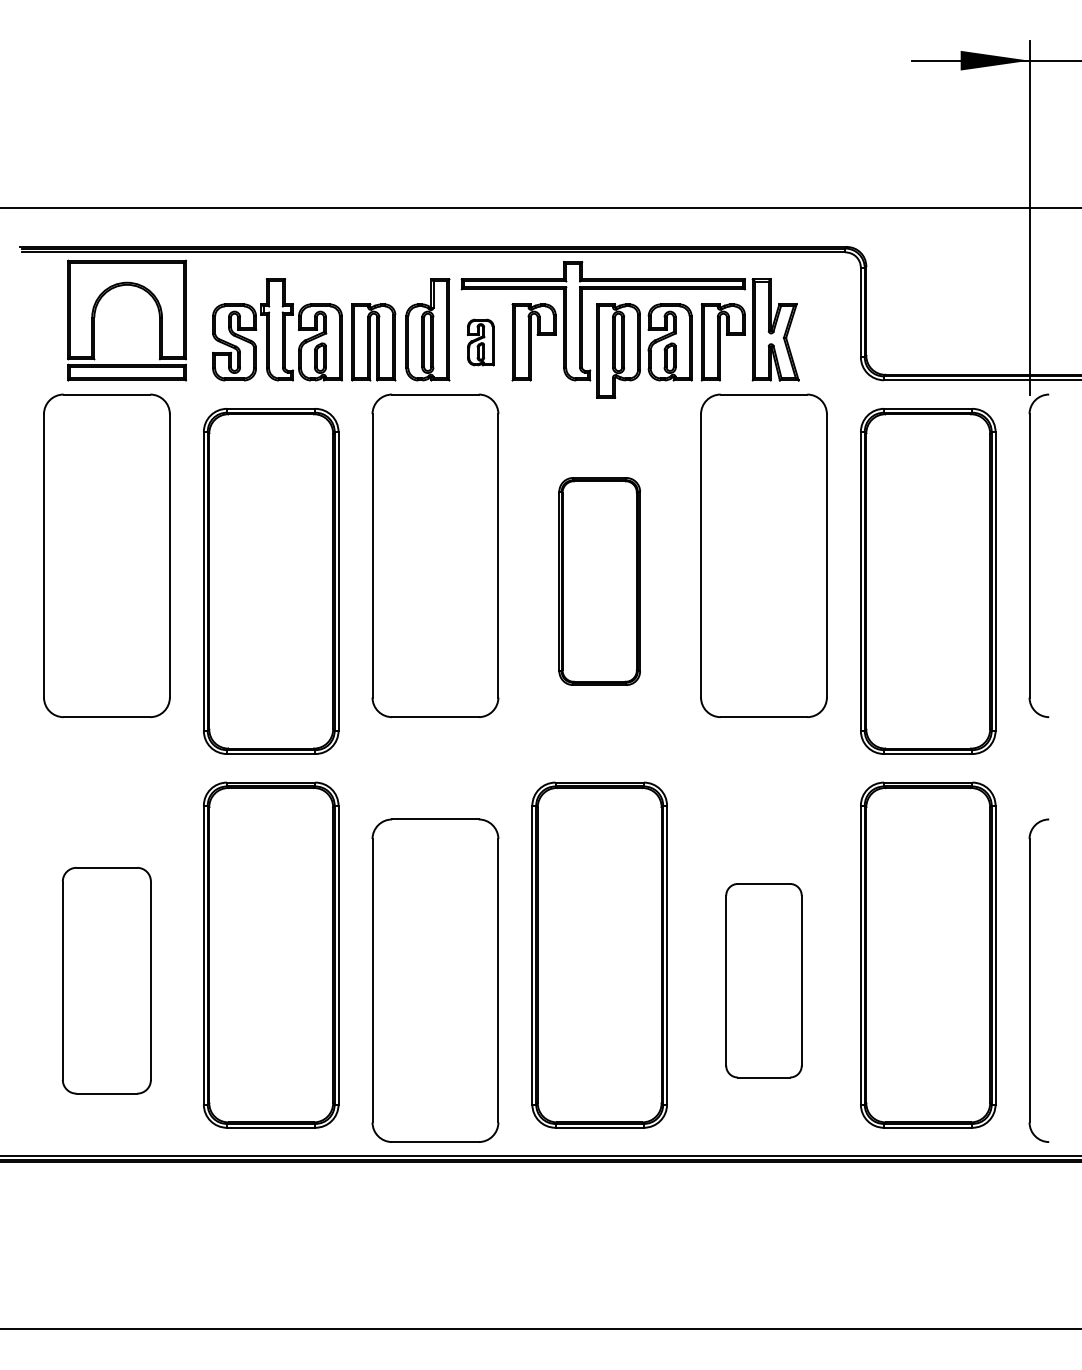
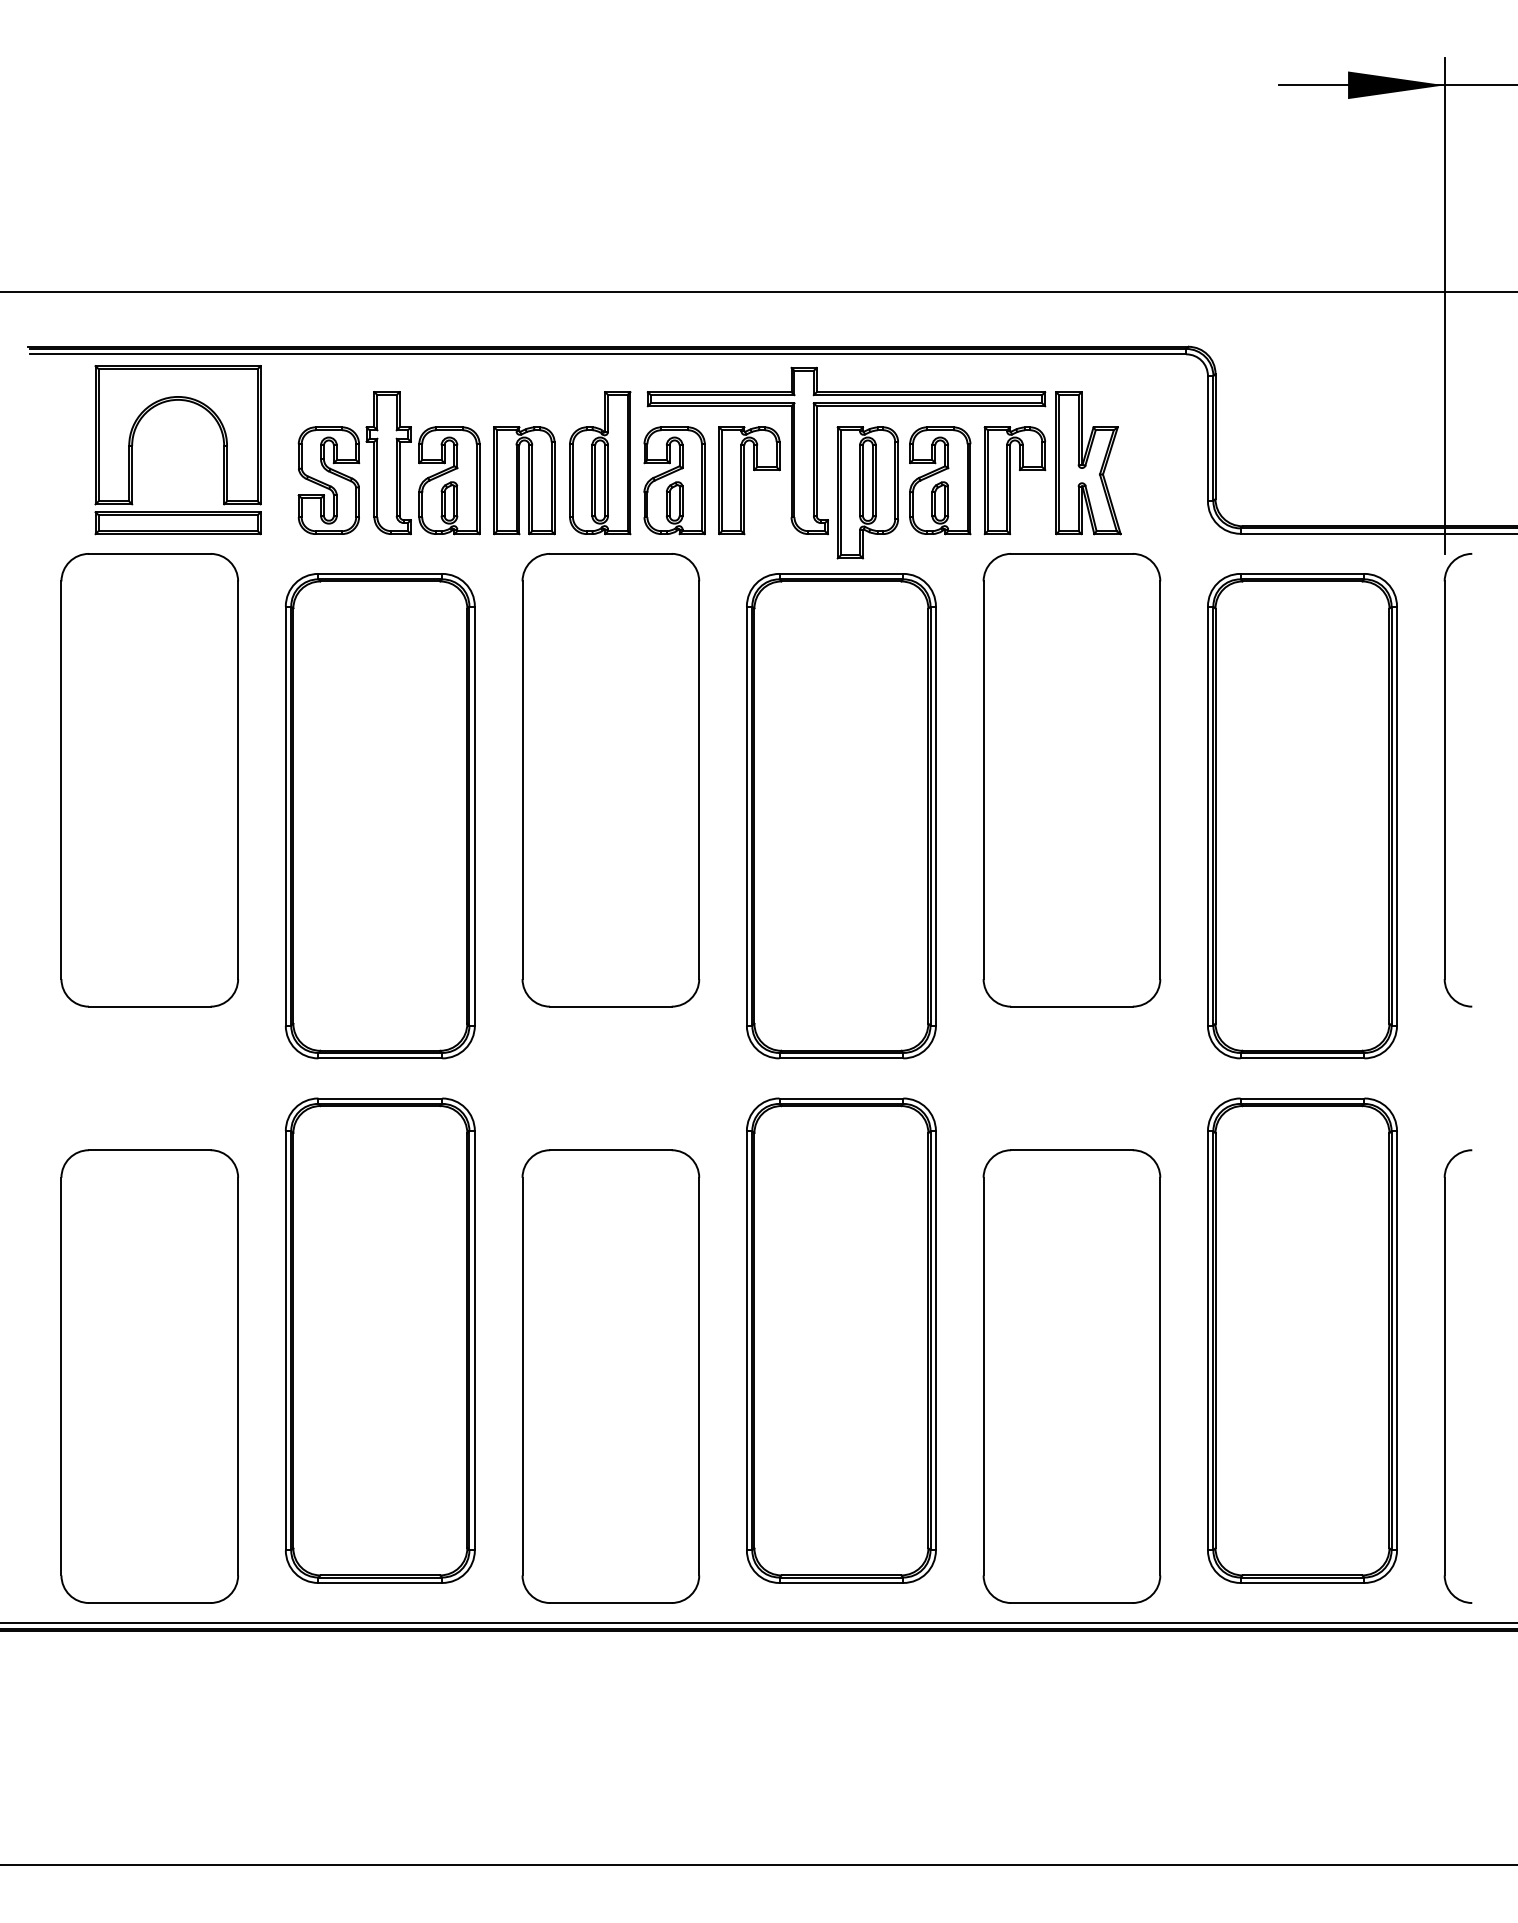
part: (480, 342) -> (674, 480), size x1.67
part: (599, 581) -> (841, 816), size x1.67
part: (106, 980) -> (149, 1376), size x1.43
part: (763, 980) -> (1071, 1376), size x1.67

